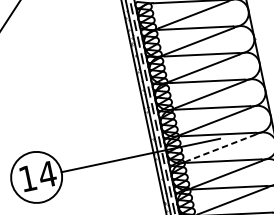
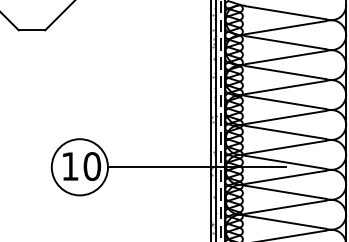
line: (221, 148) -> (285, 177), dashed -> solid
text: (47, 174) -> (92, 166), 14 -> 10

